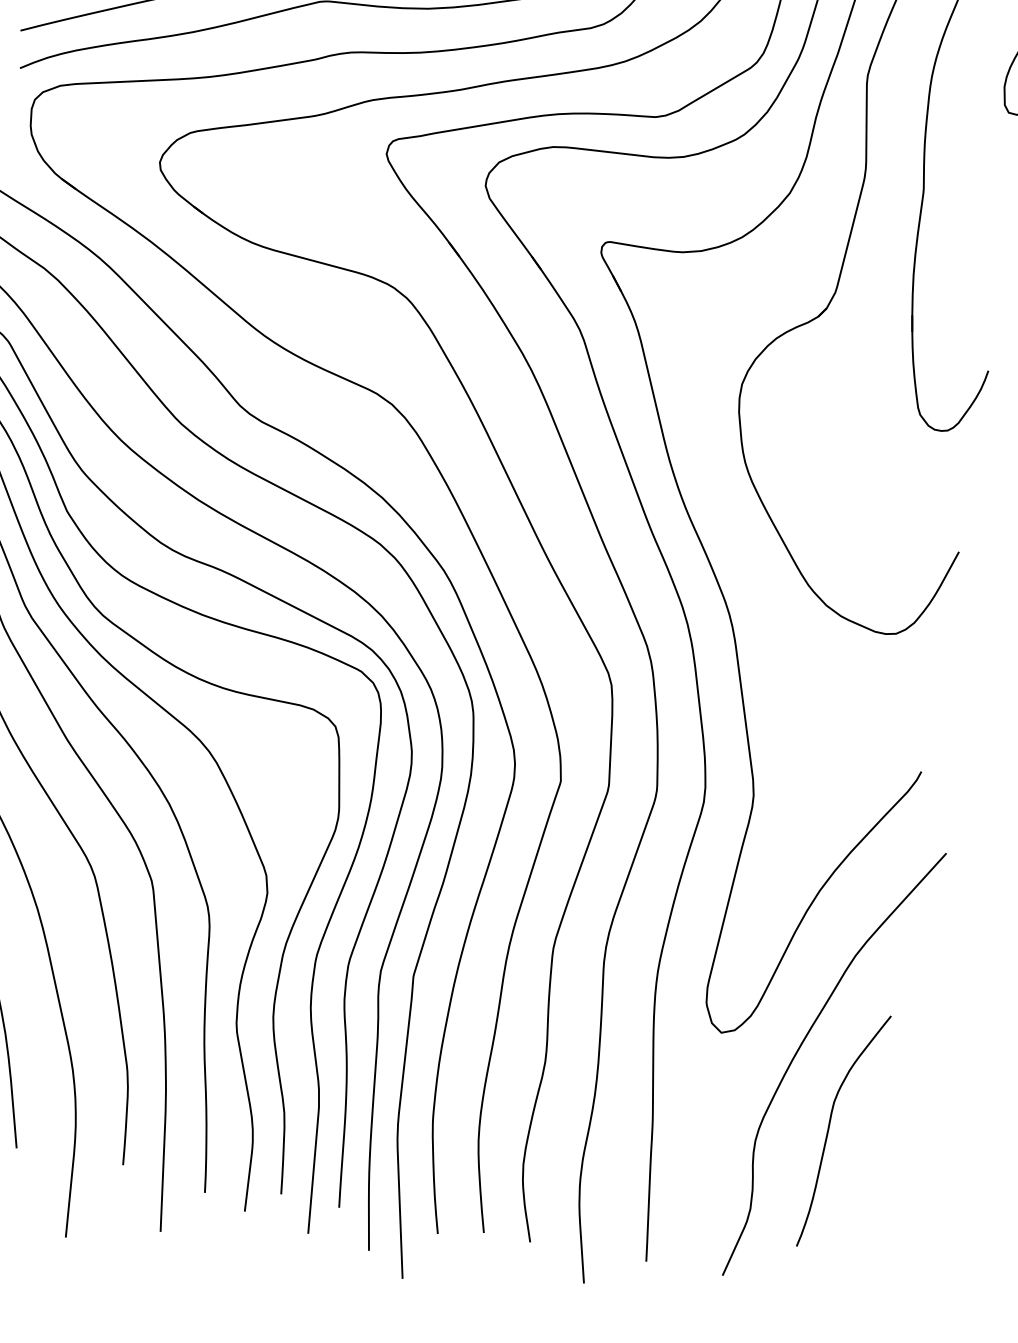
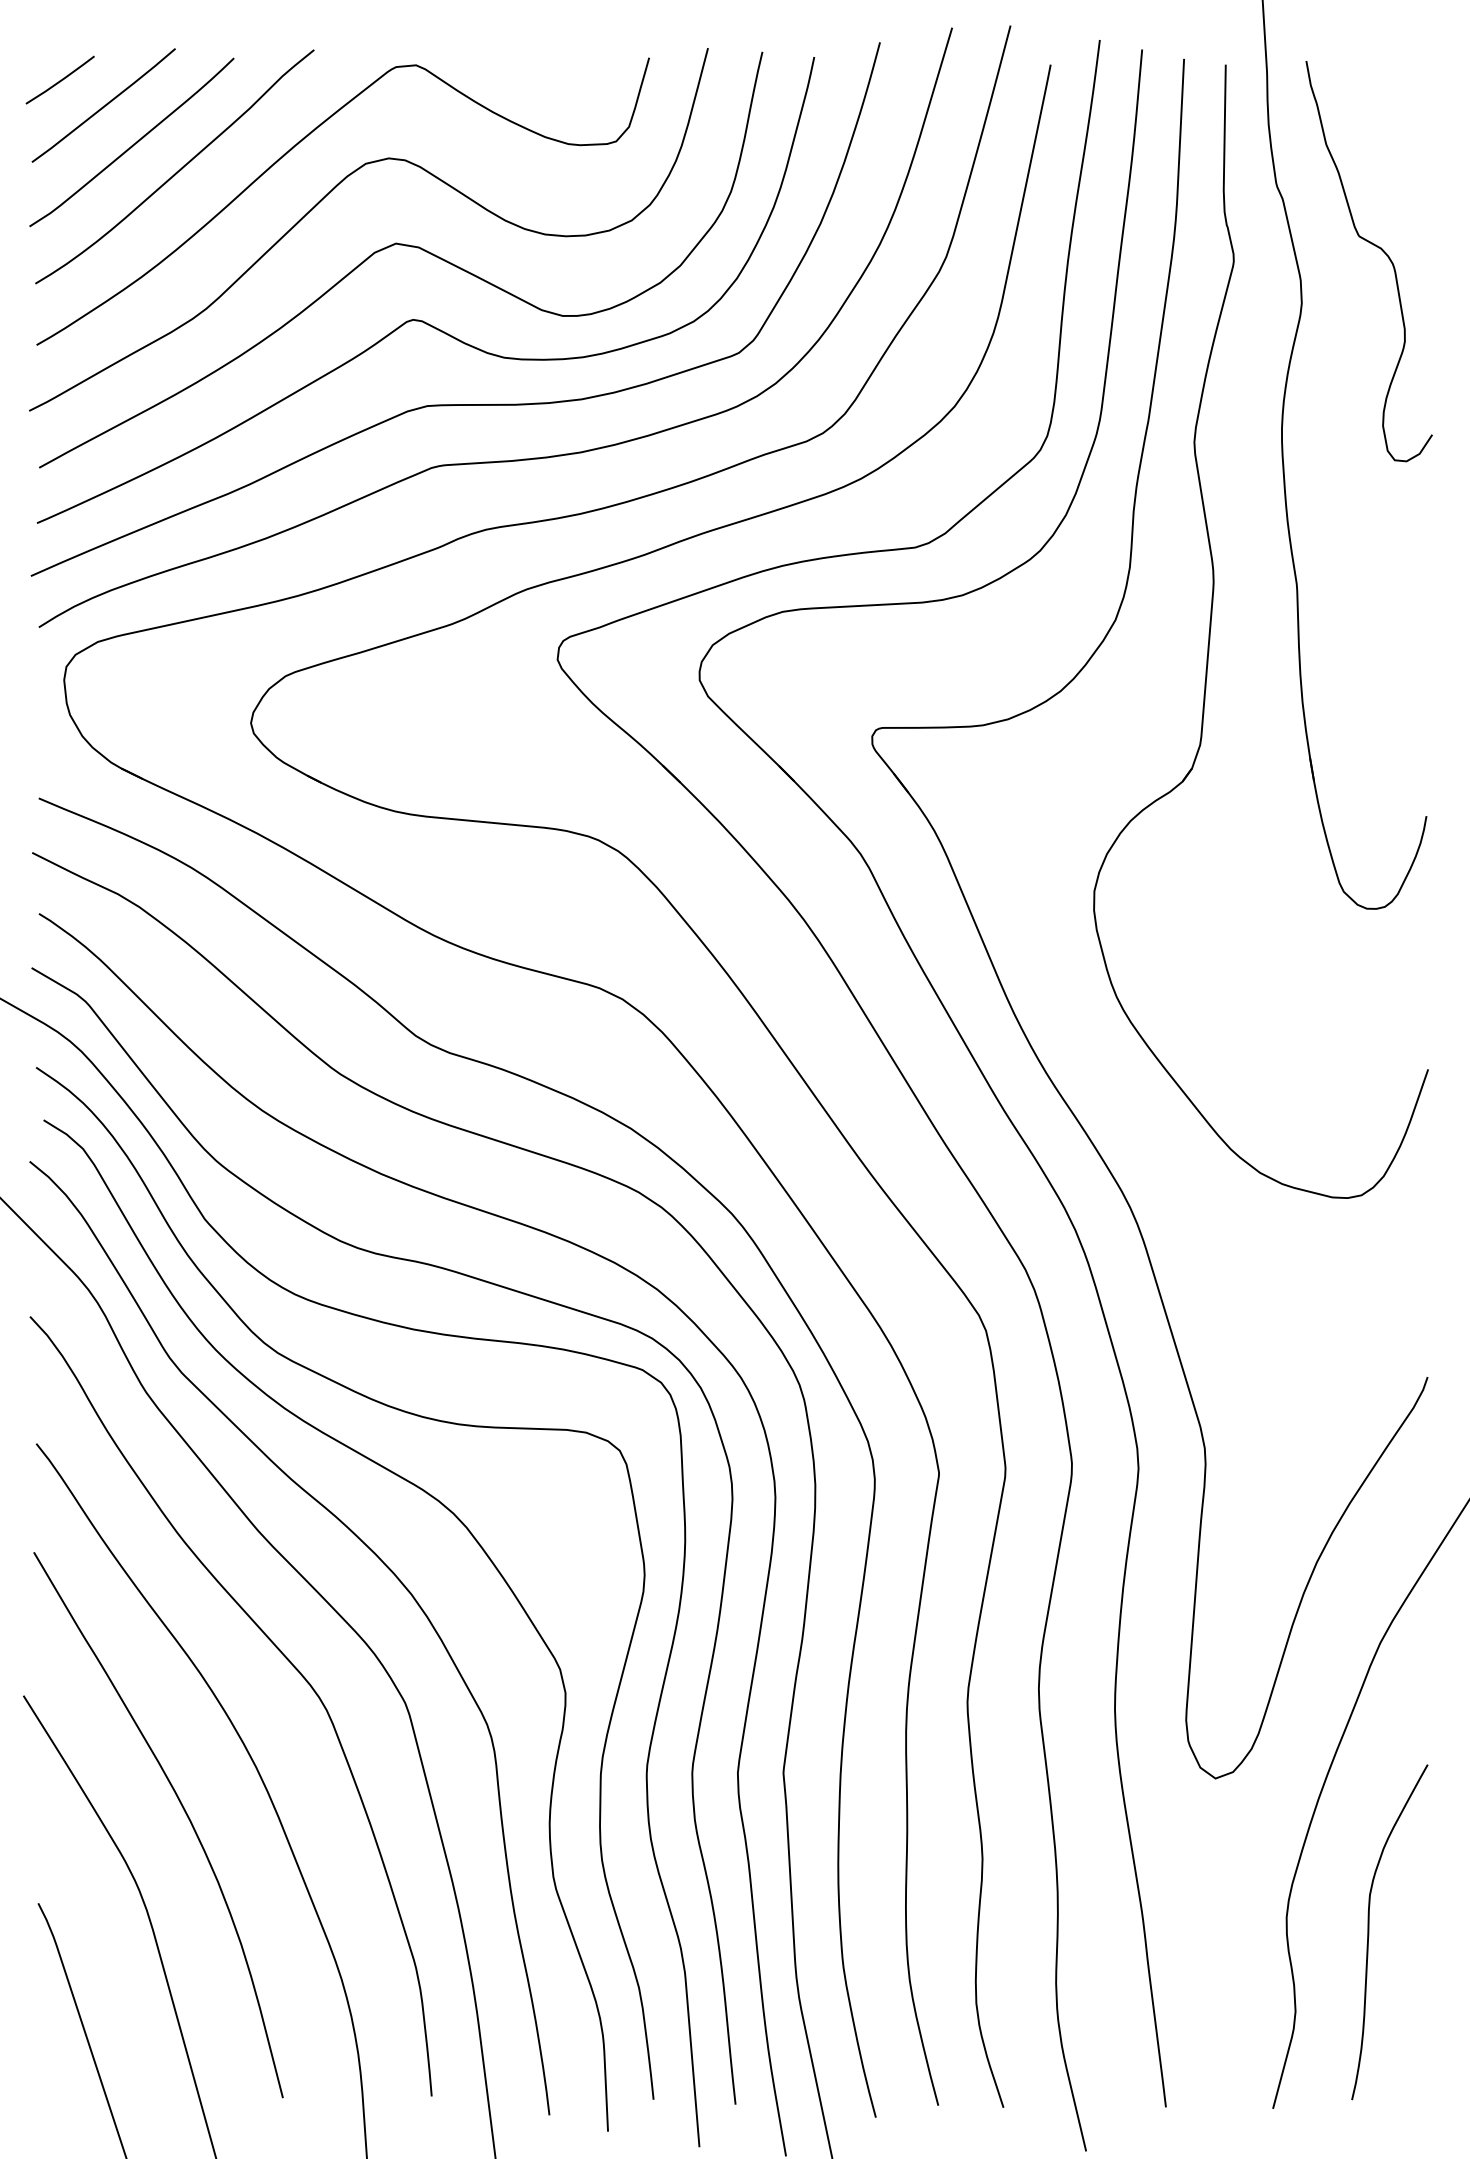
curve: (829, 1128) -> (1369, 1932), moved

